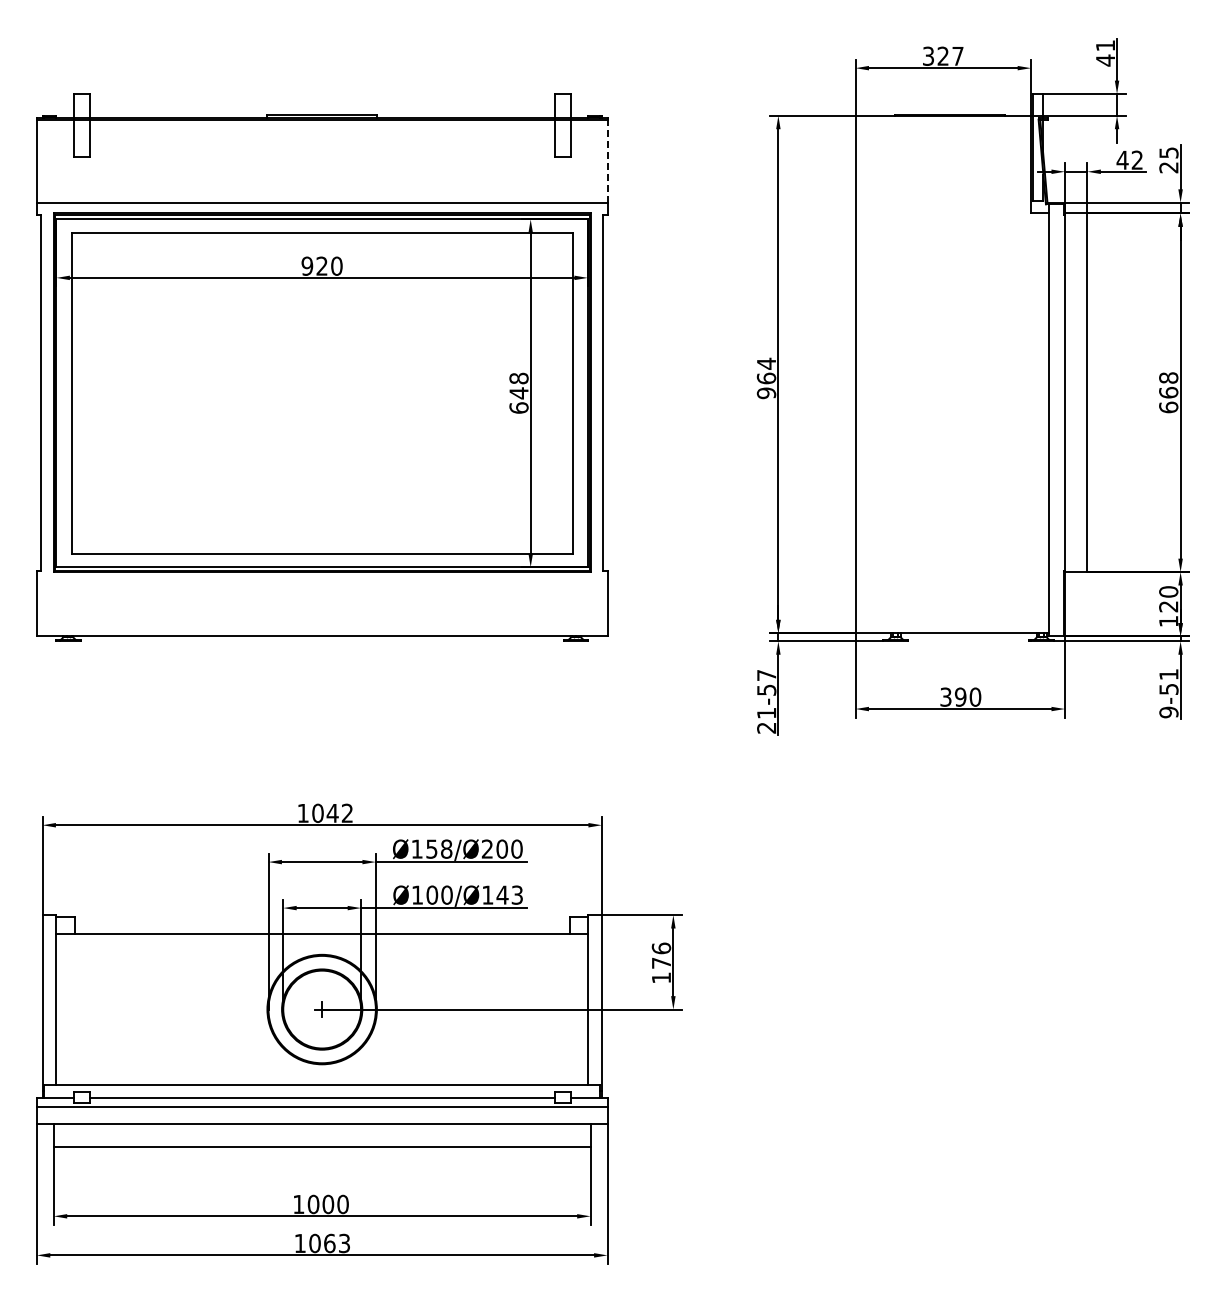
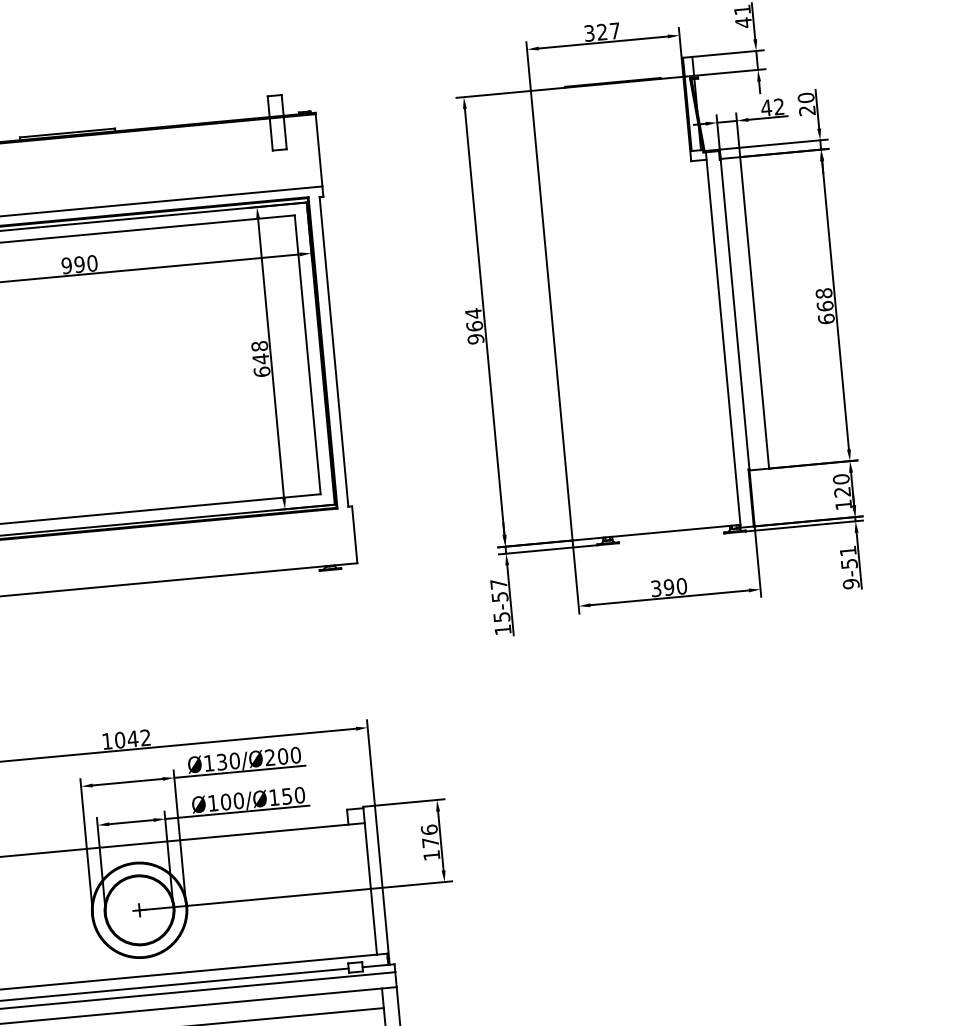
text: (1168, 152) -> (805, 97), 25 -> 20
line: (607, 161) -> (319, 150), dashed -> solid
text: (321, 265) -> (79, 264), 920 -> 990
text: (766, 720) -> (502, 623), 21-57 -> 15-57
text: (439, 848) -> (228, 760), Ø158/Ø200 -> Ø130/Ø200
text: (509, 894) -> (293, 795), Ø100/Ø143 -> Ø100/Ø150

